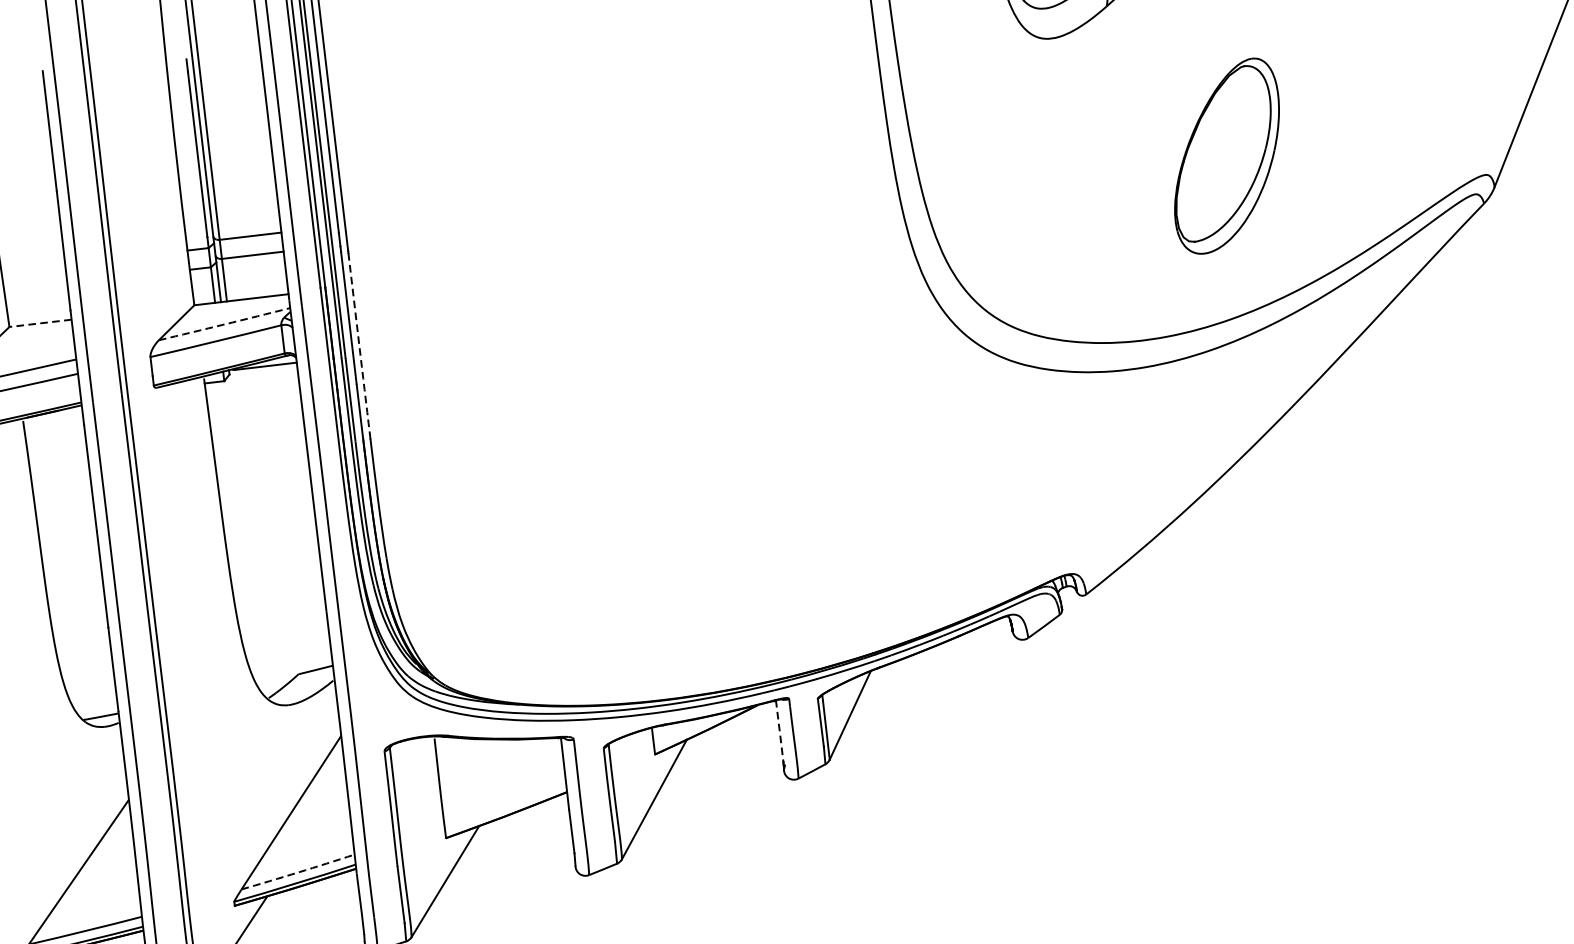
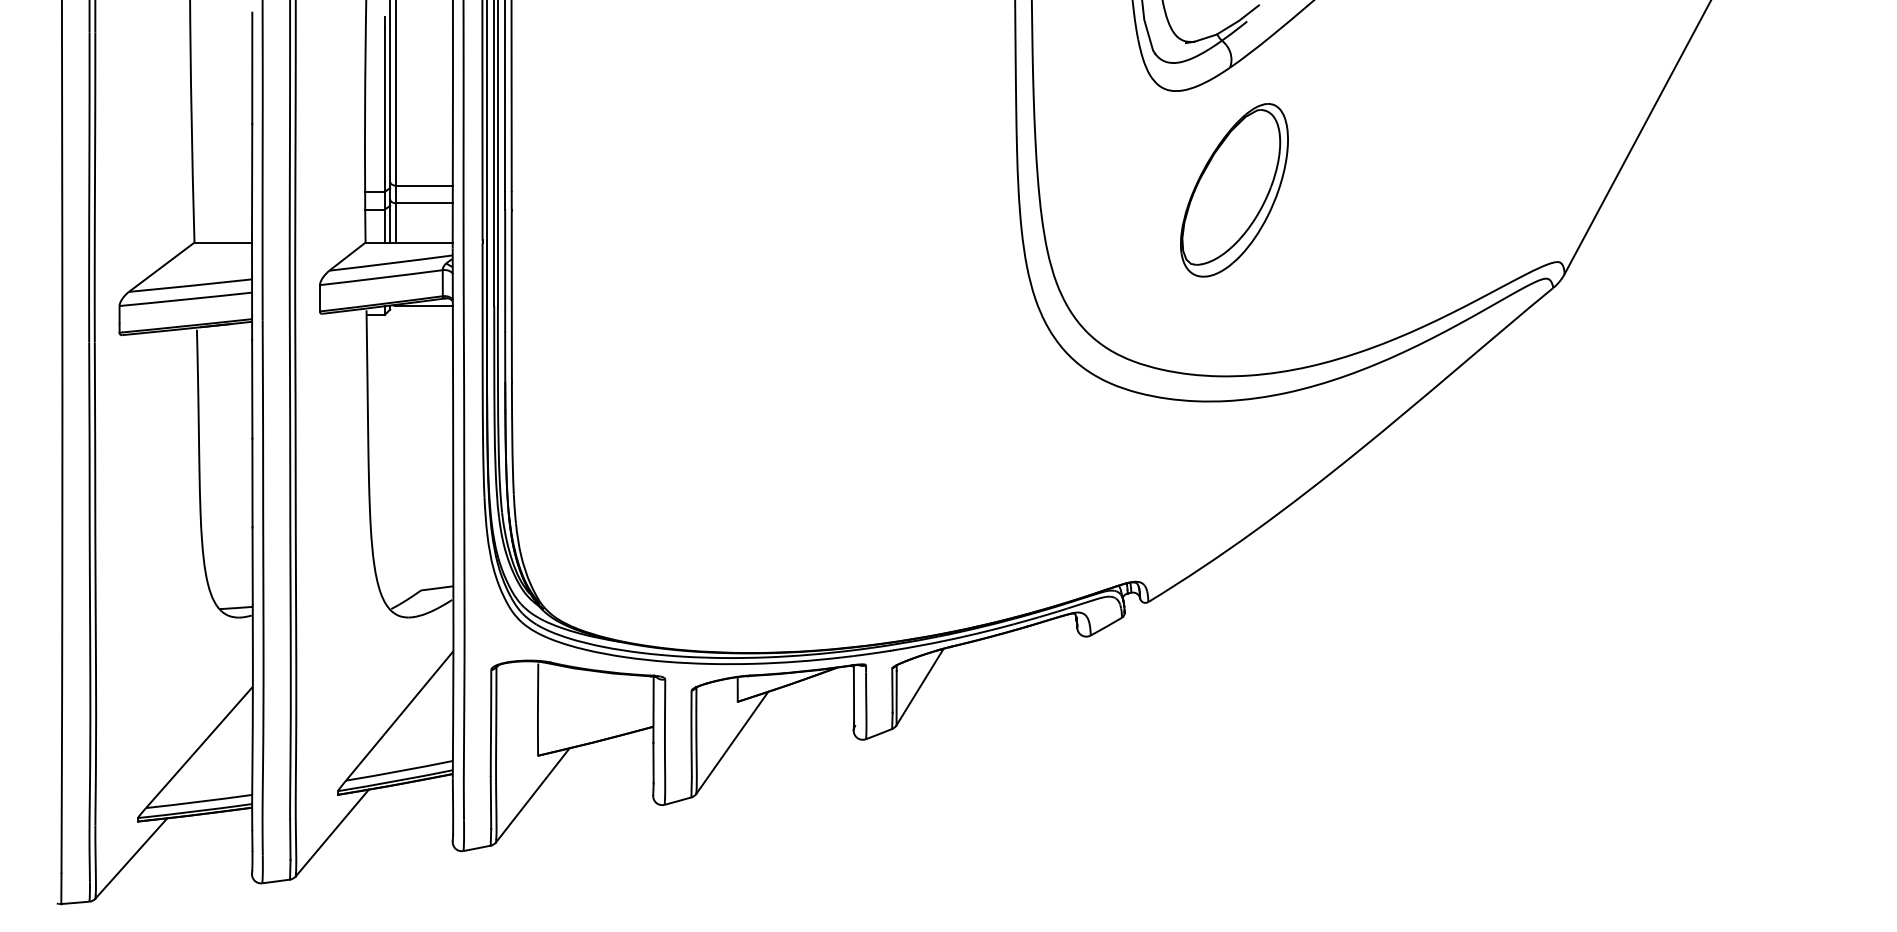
part: (1226, 156) -> (1234, 190), moved
line: (40, 323) -> (223, 242), dashed -> solid
arc: (225, 324) -> (391, 263), dashed -> solid
arc: (358, 343) -> (511, 295), dashed -> solid
line: (780, 731) -> (854, 694), dashed -> solid
arc: (298, 872) -> (399, 771), dashed -> solid

